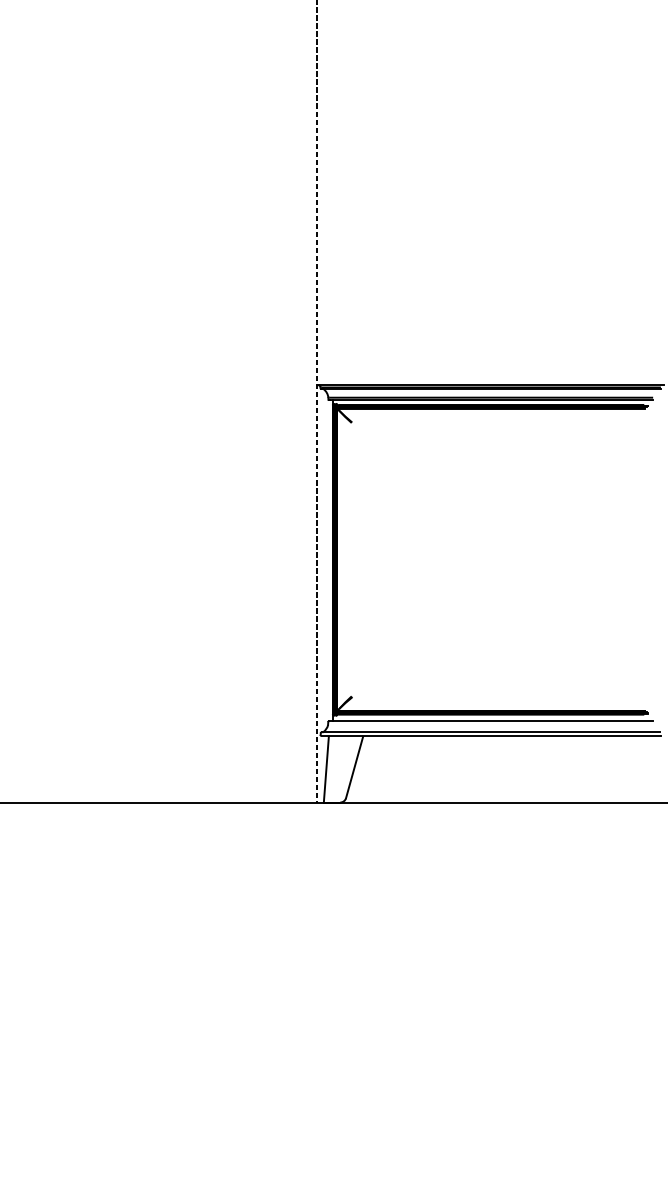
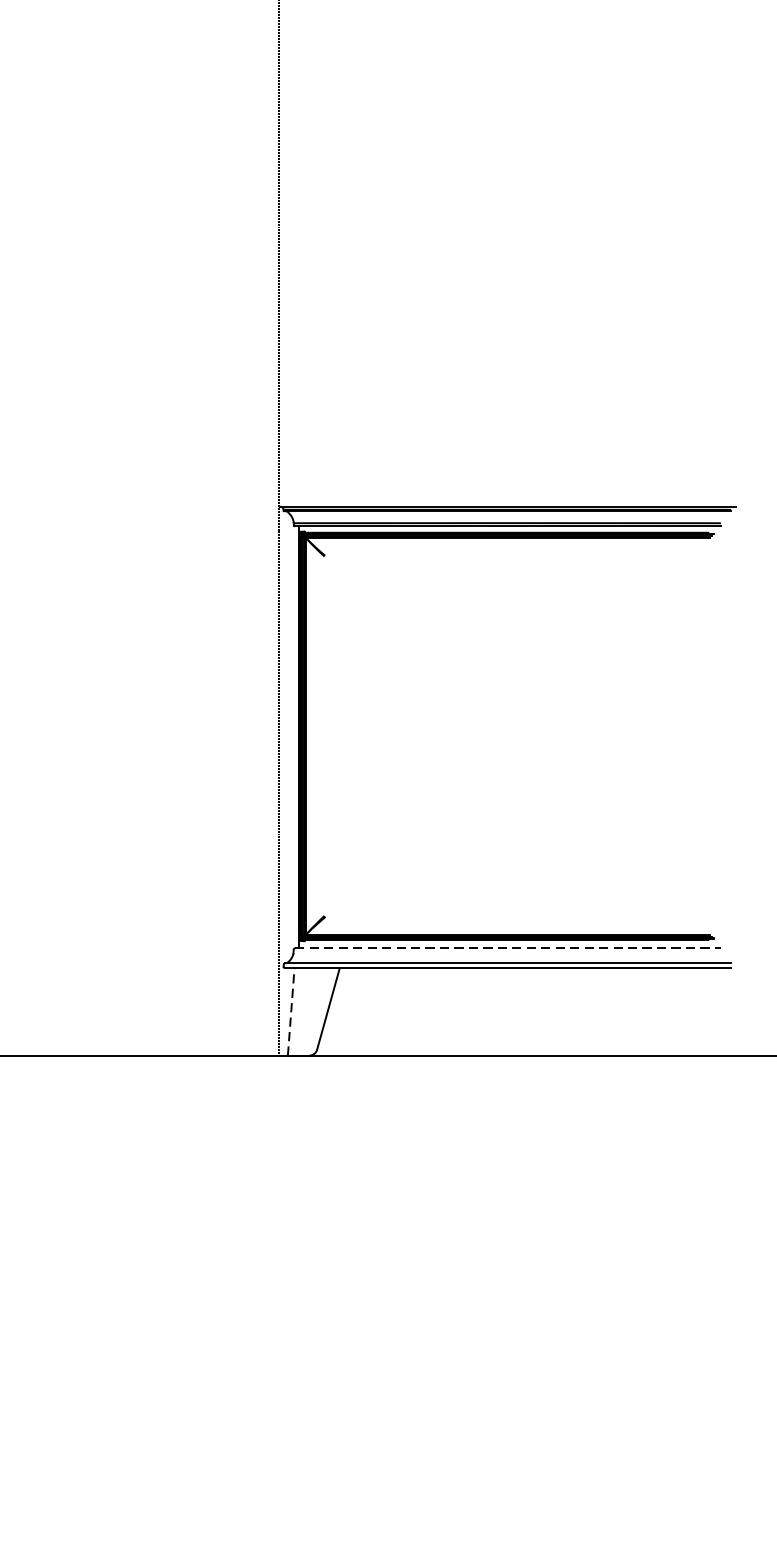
line: (491, 720) -> (508, 947), solid -> dashed
line: (326, 769) -> (291, 1012), solid -> dashed

